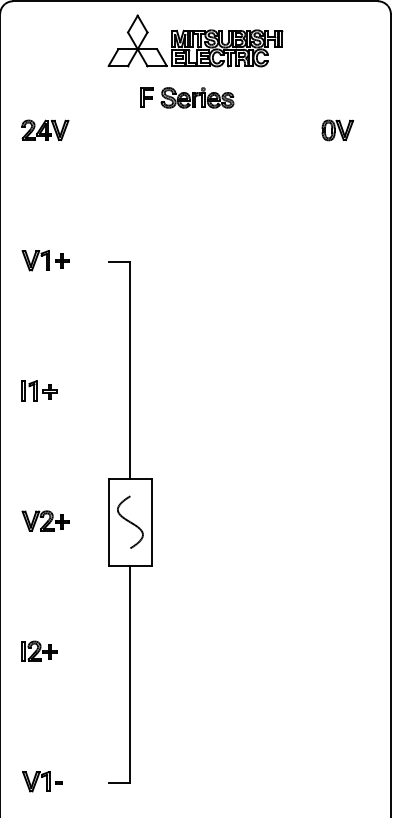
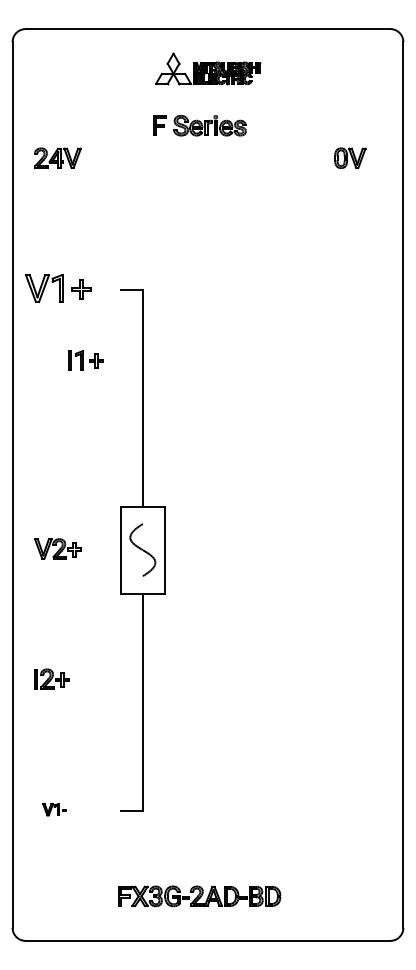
part: (196, 40) -> (208, 68), size x0.6
part: (45, 260) -> (57, 288), size x1.4
part: (39, 390) -> (85, 360), moved
part: (42, 781) -> (54, 809), size x0.6

